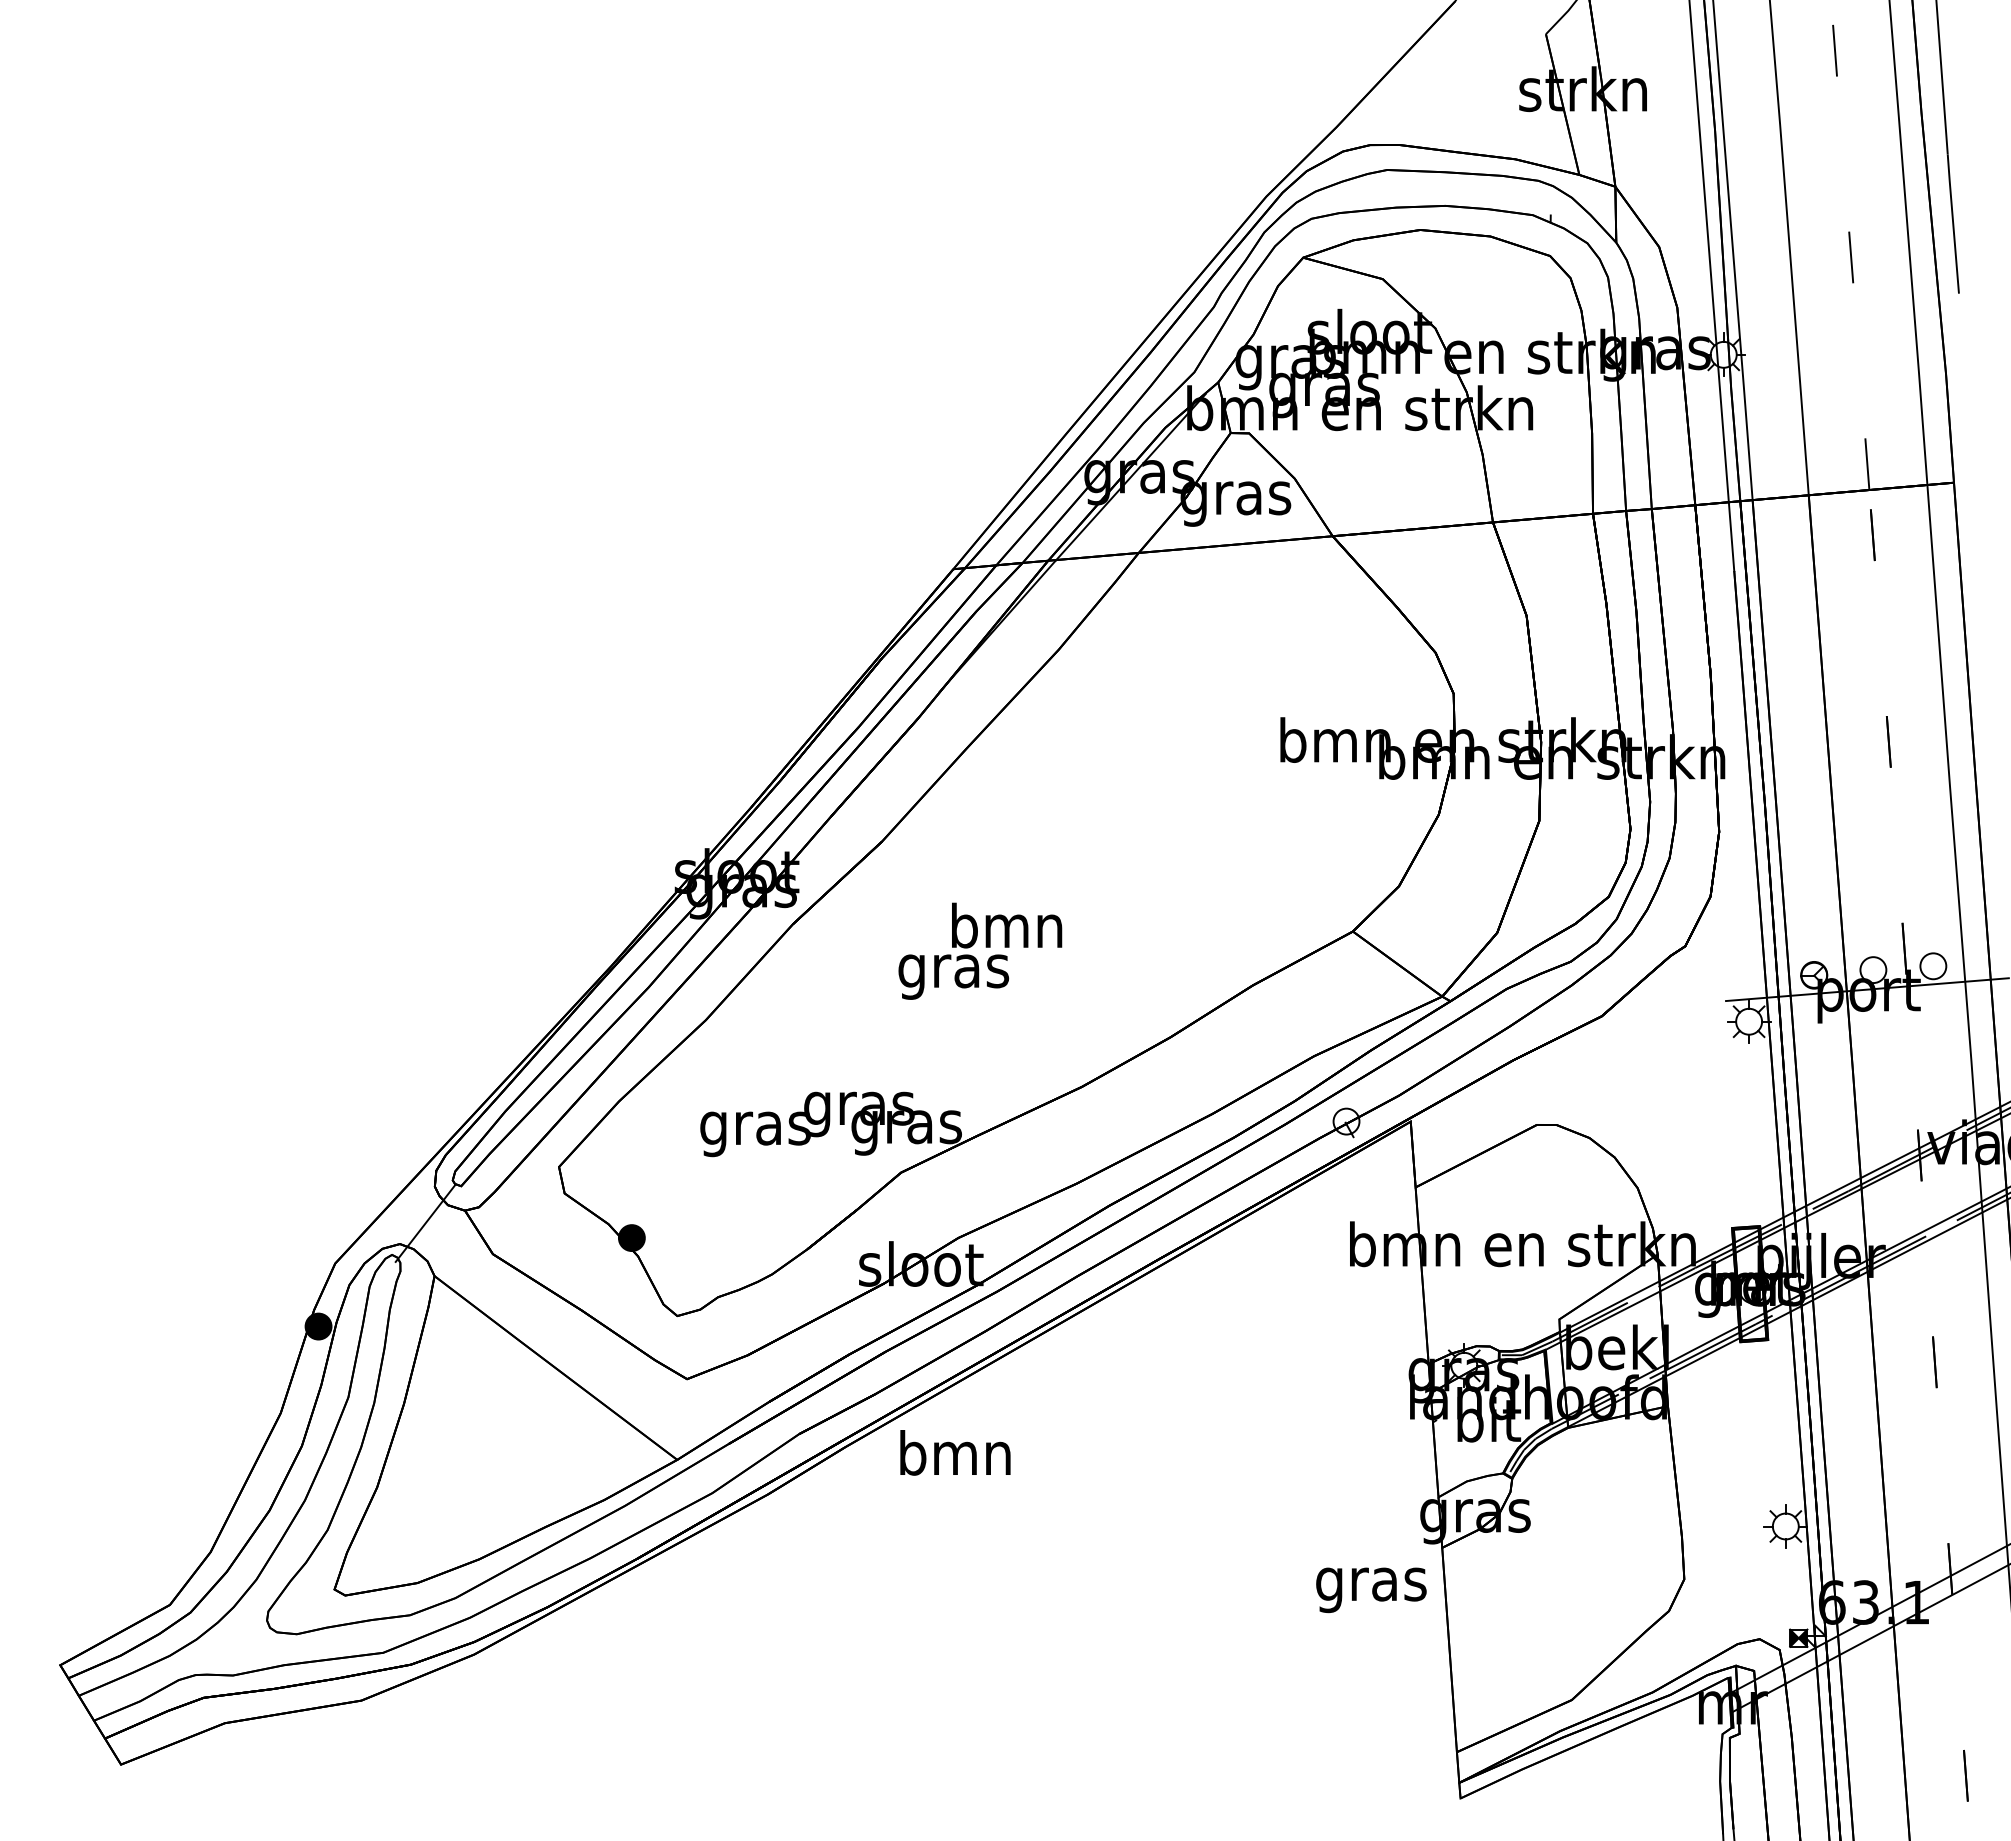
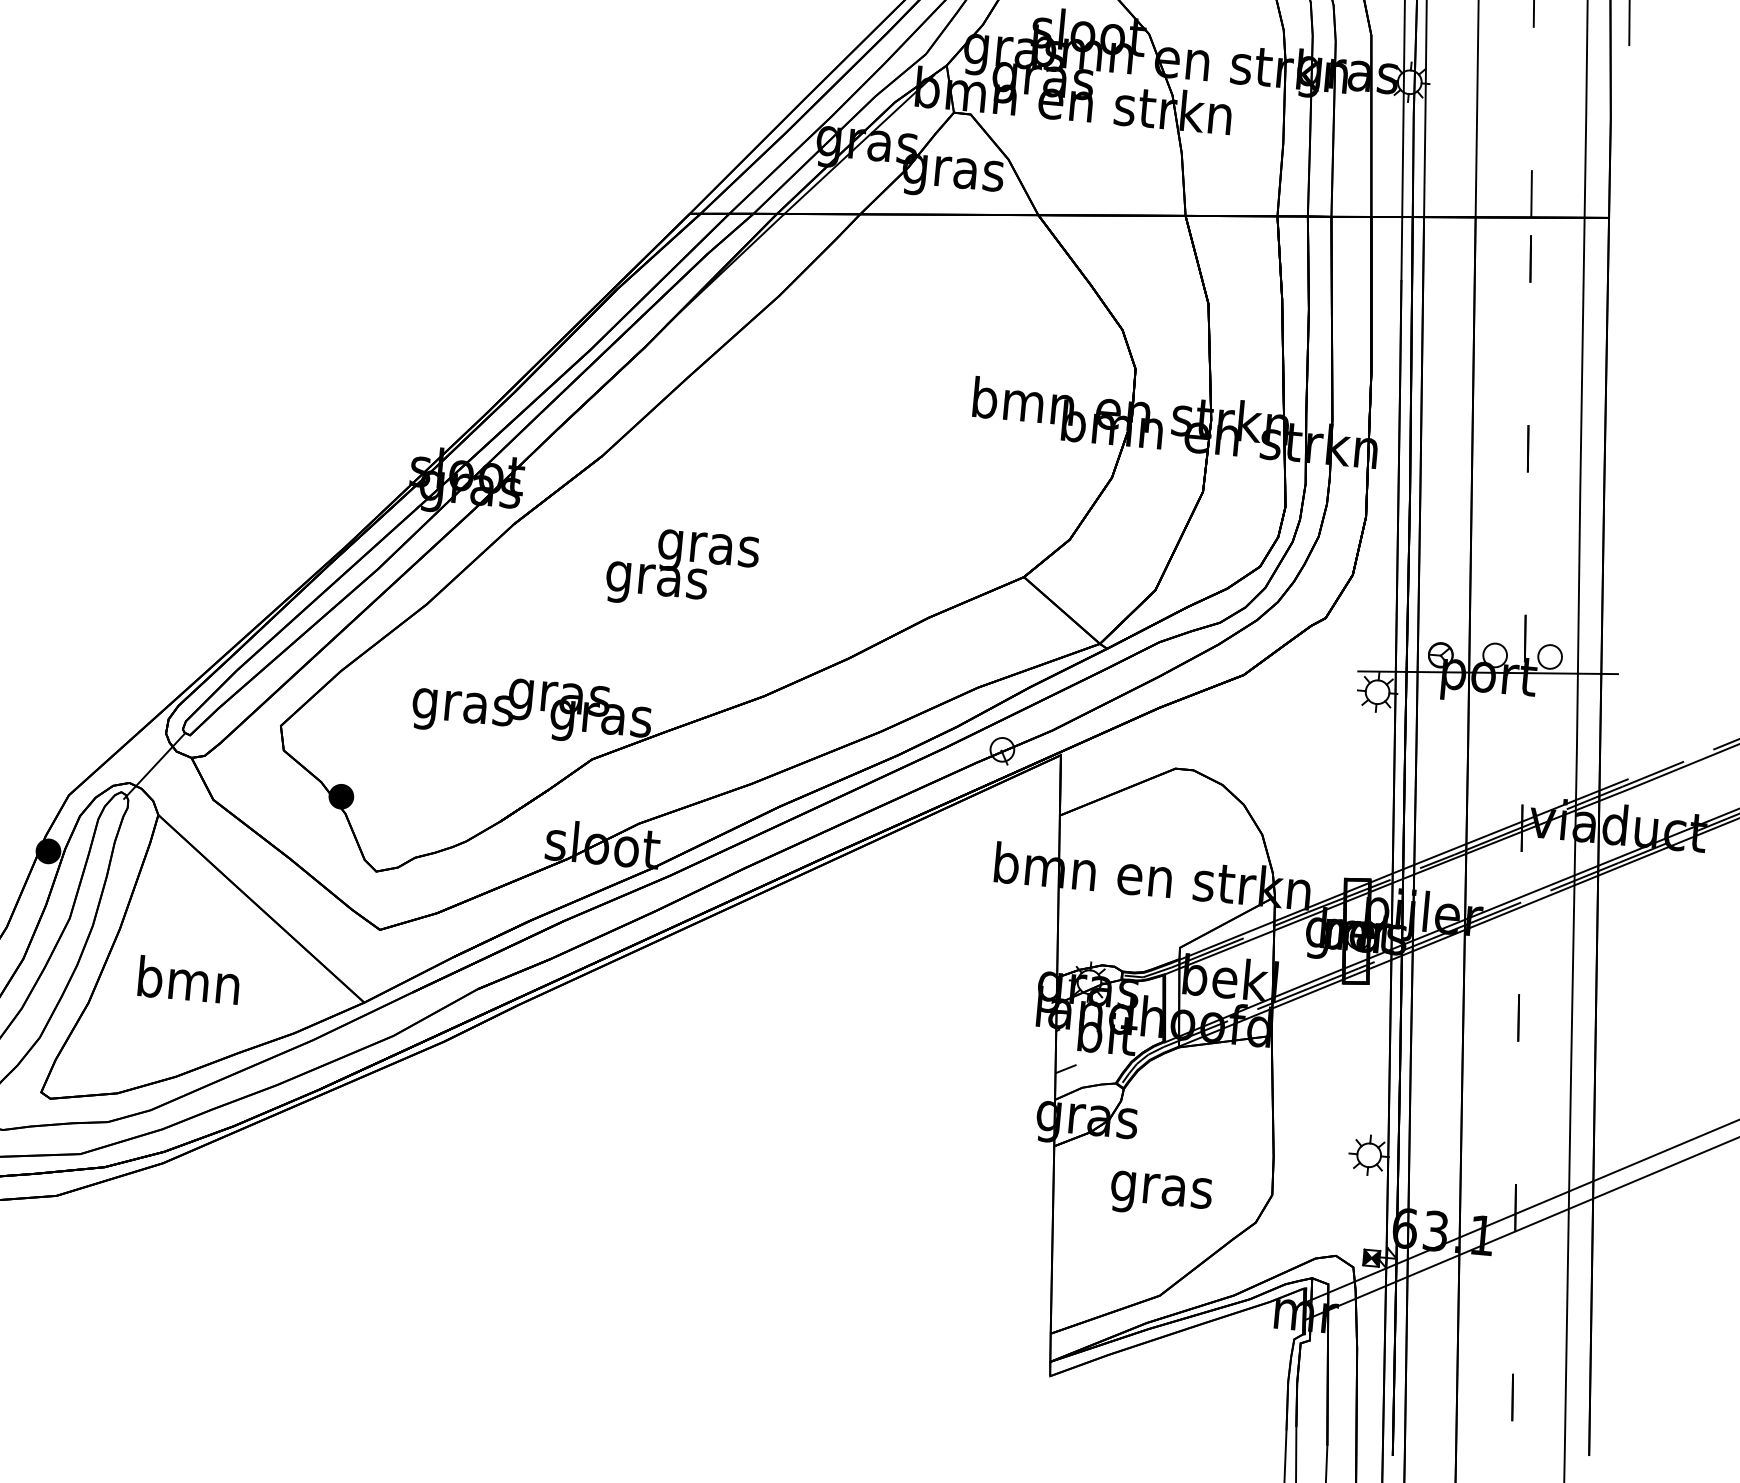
text: (1006, 930) -> (708, 547), bmn -> gras
text: (955, 1452) -> (189, 979), moved
line: (1447, 1462) -> (1066, 1068), added
text: (1371, 1590) -> (1161, 1195), moved

